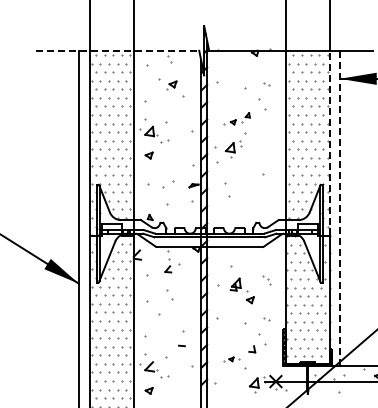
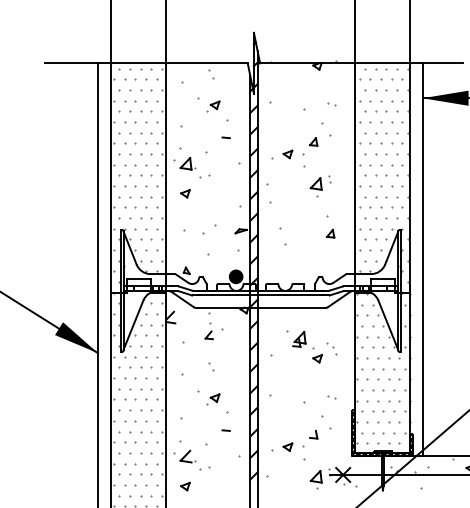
line: (117, 50) -> (146, 63), dashed -> solid
line: (181, 110) -> (225, 137), added
part: (237, 118) -> (295, 147), size x1.43
line: (329, 142) -> (409, 177), dashed -> solid
part: (233, 149) -> (320, 186), moved
part: (265, 187) -> (330, 233), added
line: (339, 208) -> (422, 259), dashed -> solid
fill: (189, 222) -> (235, 277), added
part: (241, 290) -> (306, 346), moved
part: (169, 295) -> (210, 367), size x0.62
part: (171, 320) -> (213, 398), added
part: (231, 359) -> (287, 447), size x1.67

